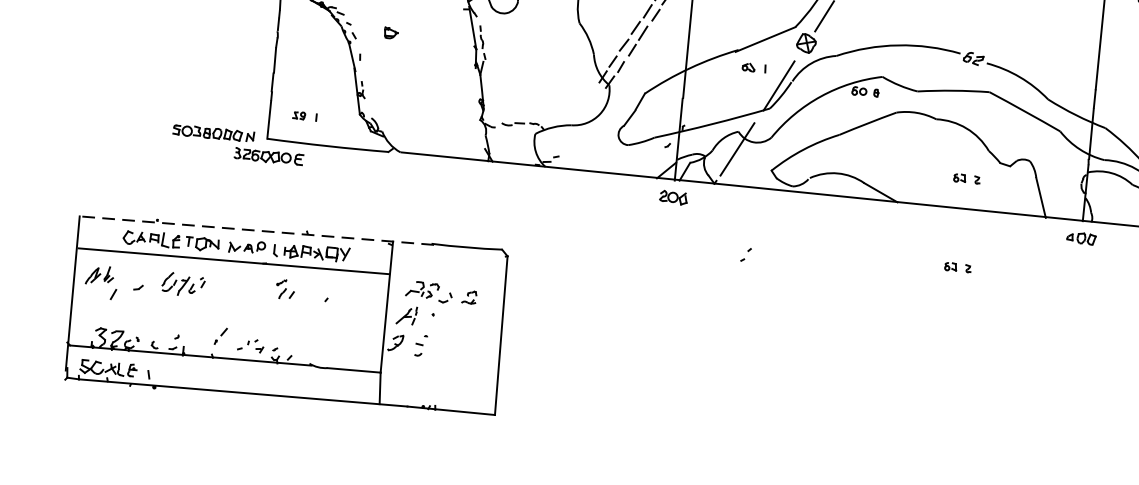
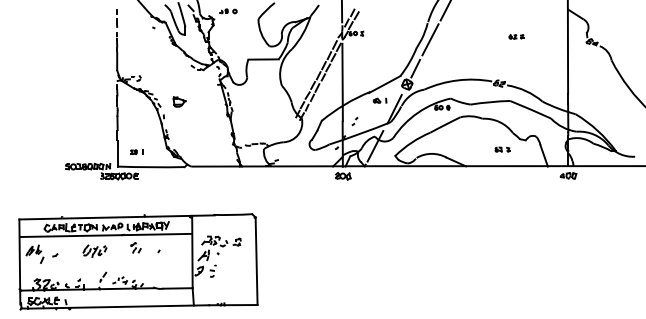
part: (391, 32) -> (179, 101), size x1.67
line: (257, 230) -> (117, 217), dashed -> solid
part: (745, 254) -> (354, 121), moved
part: (957, 267) -> (502, 198), removed
part: (182, 283) -> (94, 250), moved

